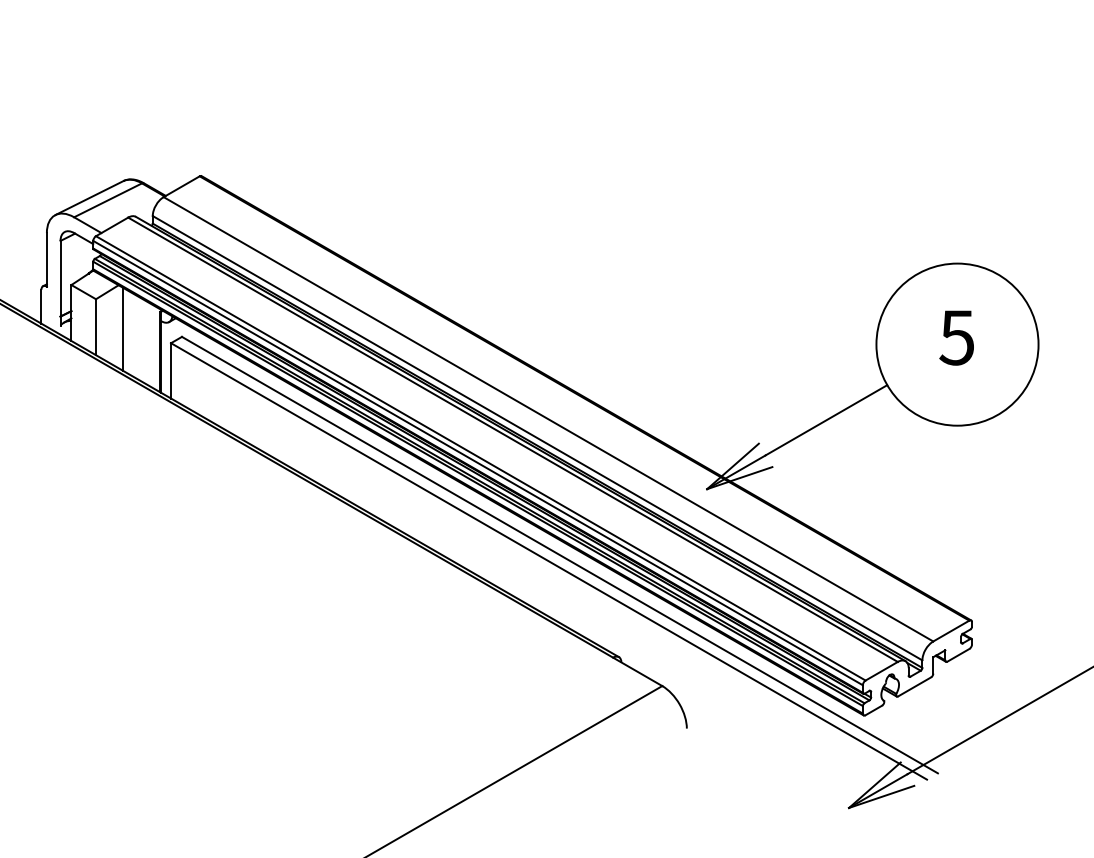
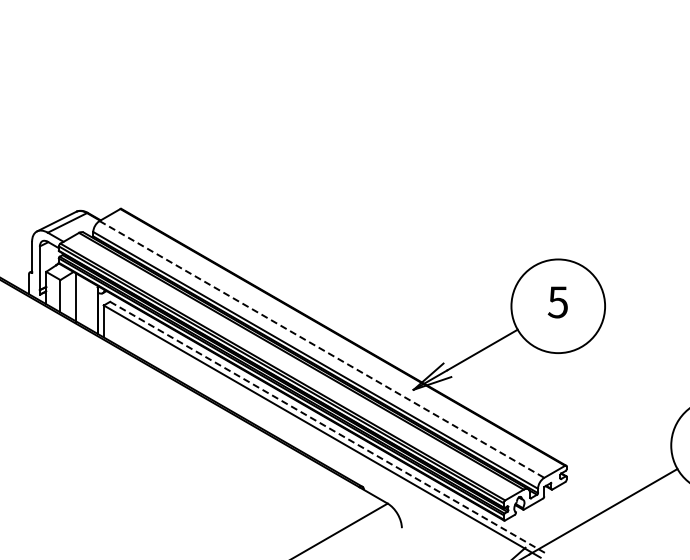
line: (547, 419) -> (321, 349), solid -> dashed
line: (561, 556) -> (329, 428), solid -> dashed

